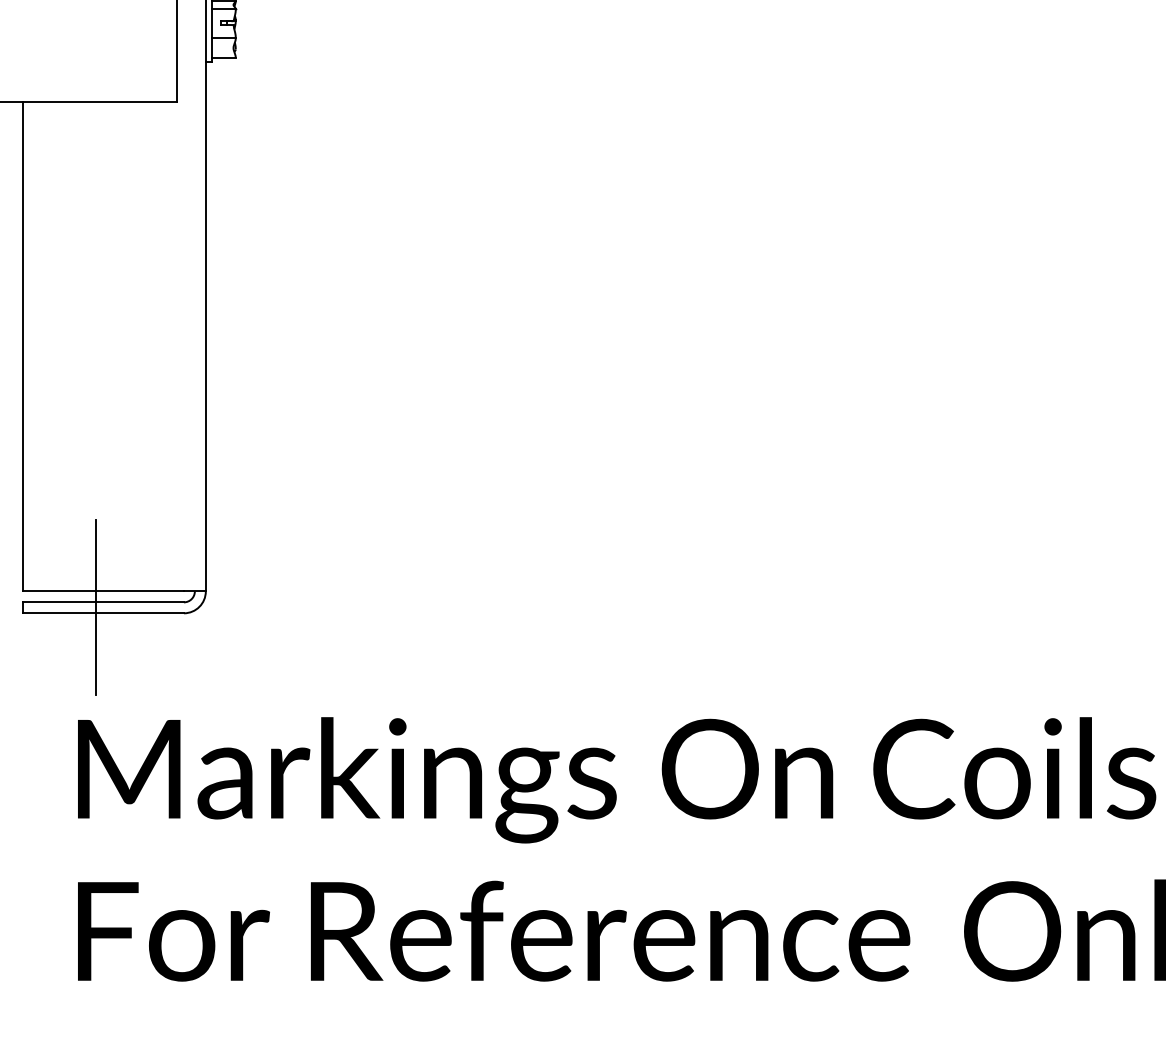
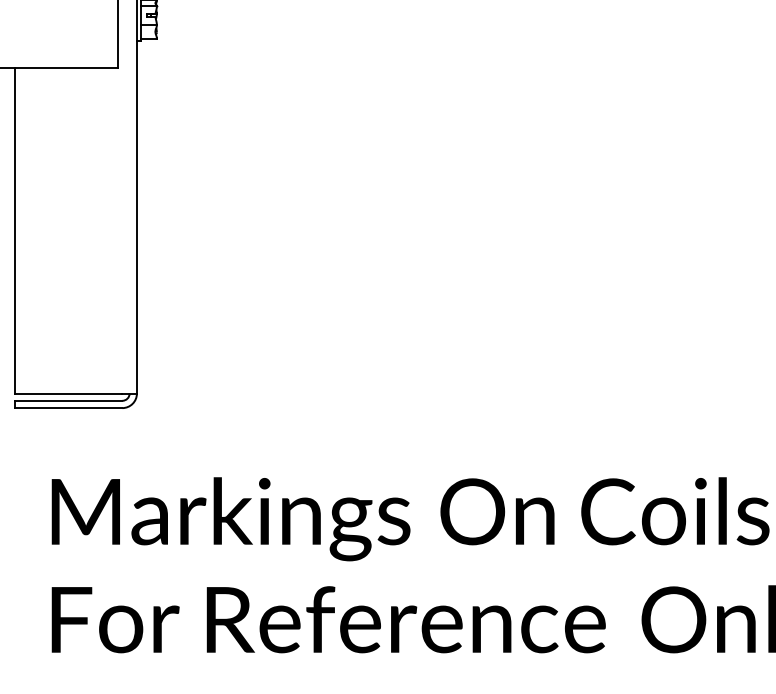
line: (97, 607) -> (64, 404), removed

